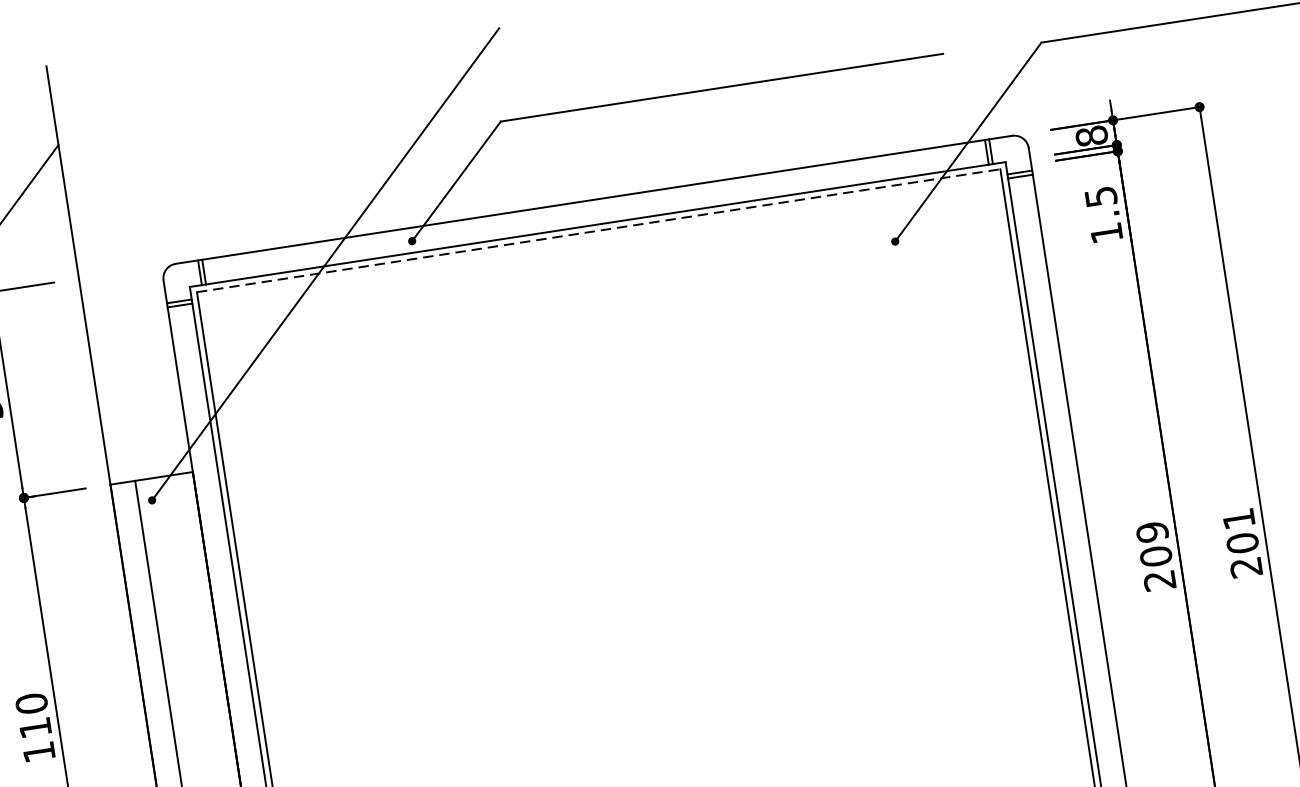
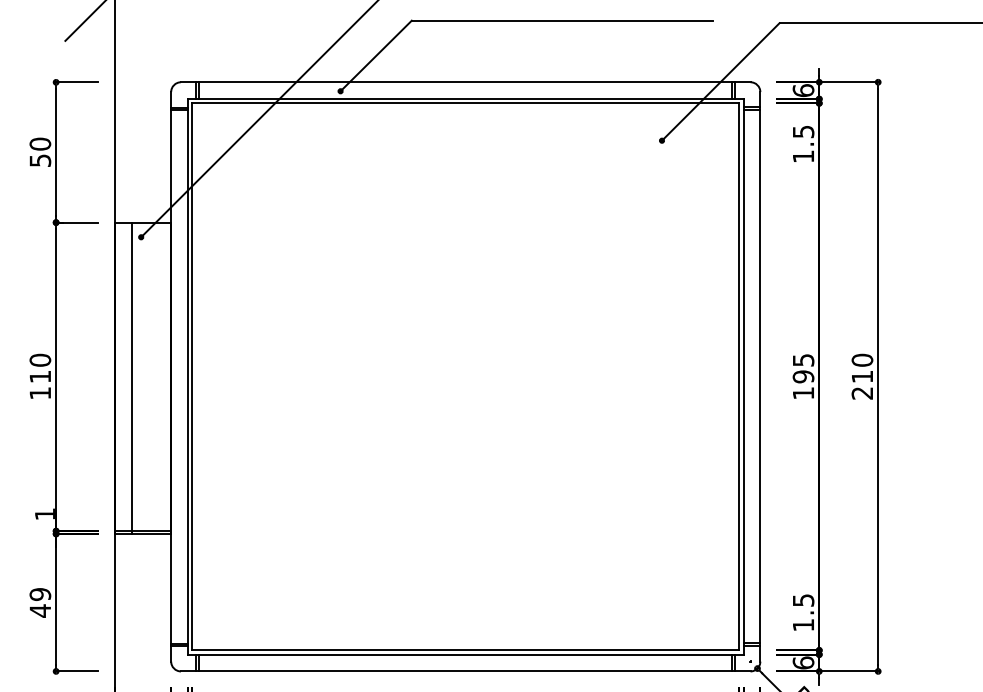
text: (1091, 136) -> (803, 90), 8 -> 6
line: (598, 231) -> (465, 103), dashed -> solid
text: (1240, 531) -> (862, 368), 201 -> 210
text: (1156, 556) -> (803, 376), 209 -> 195

